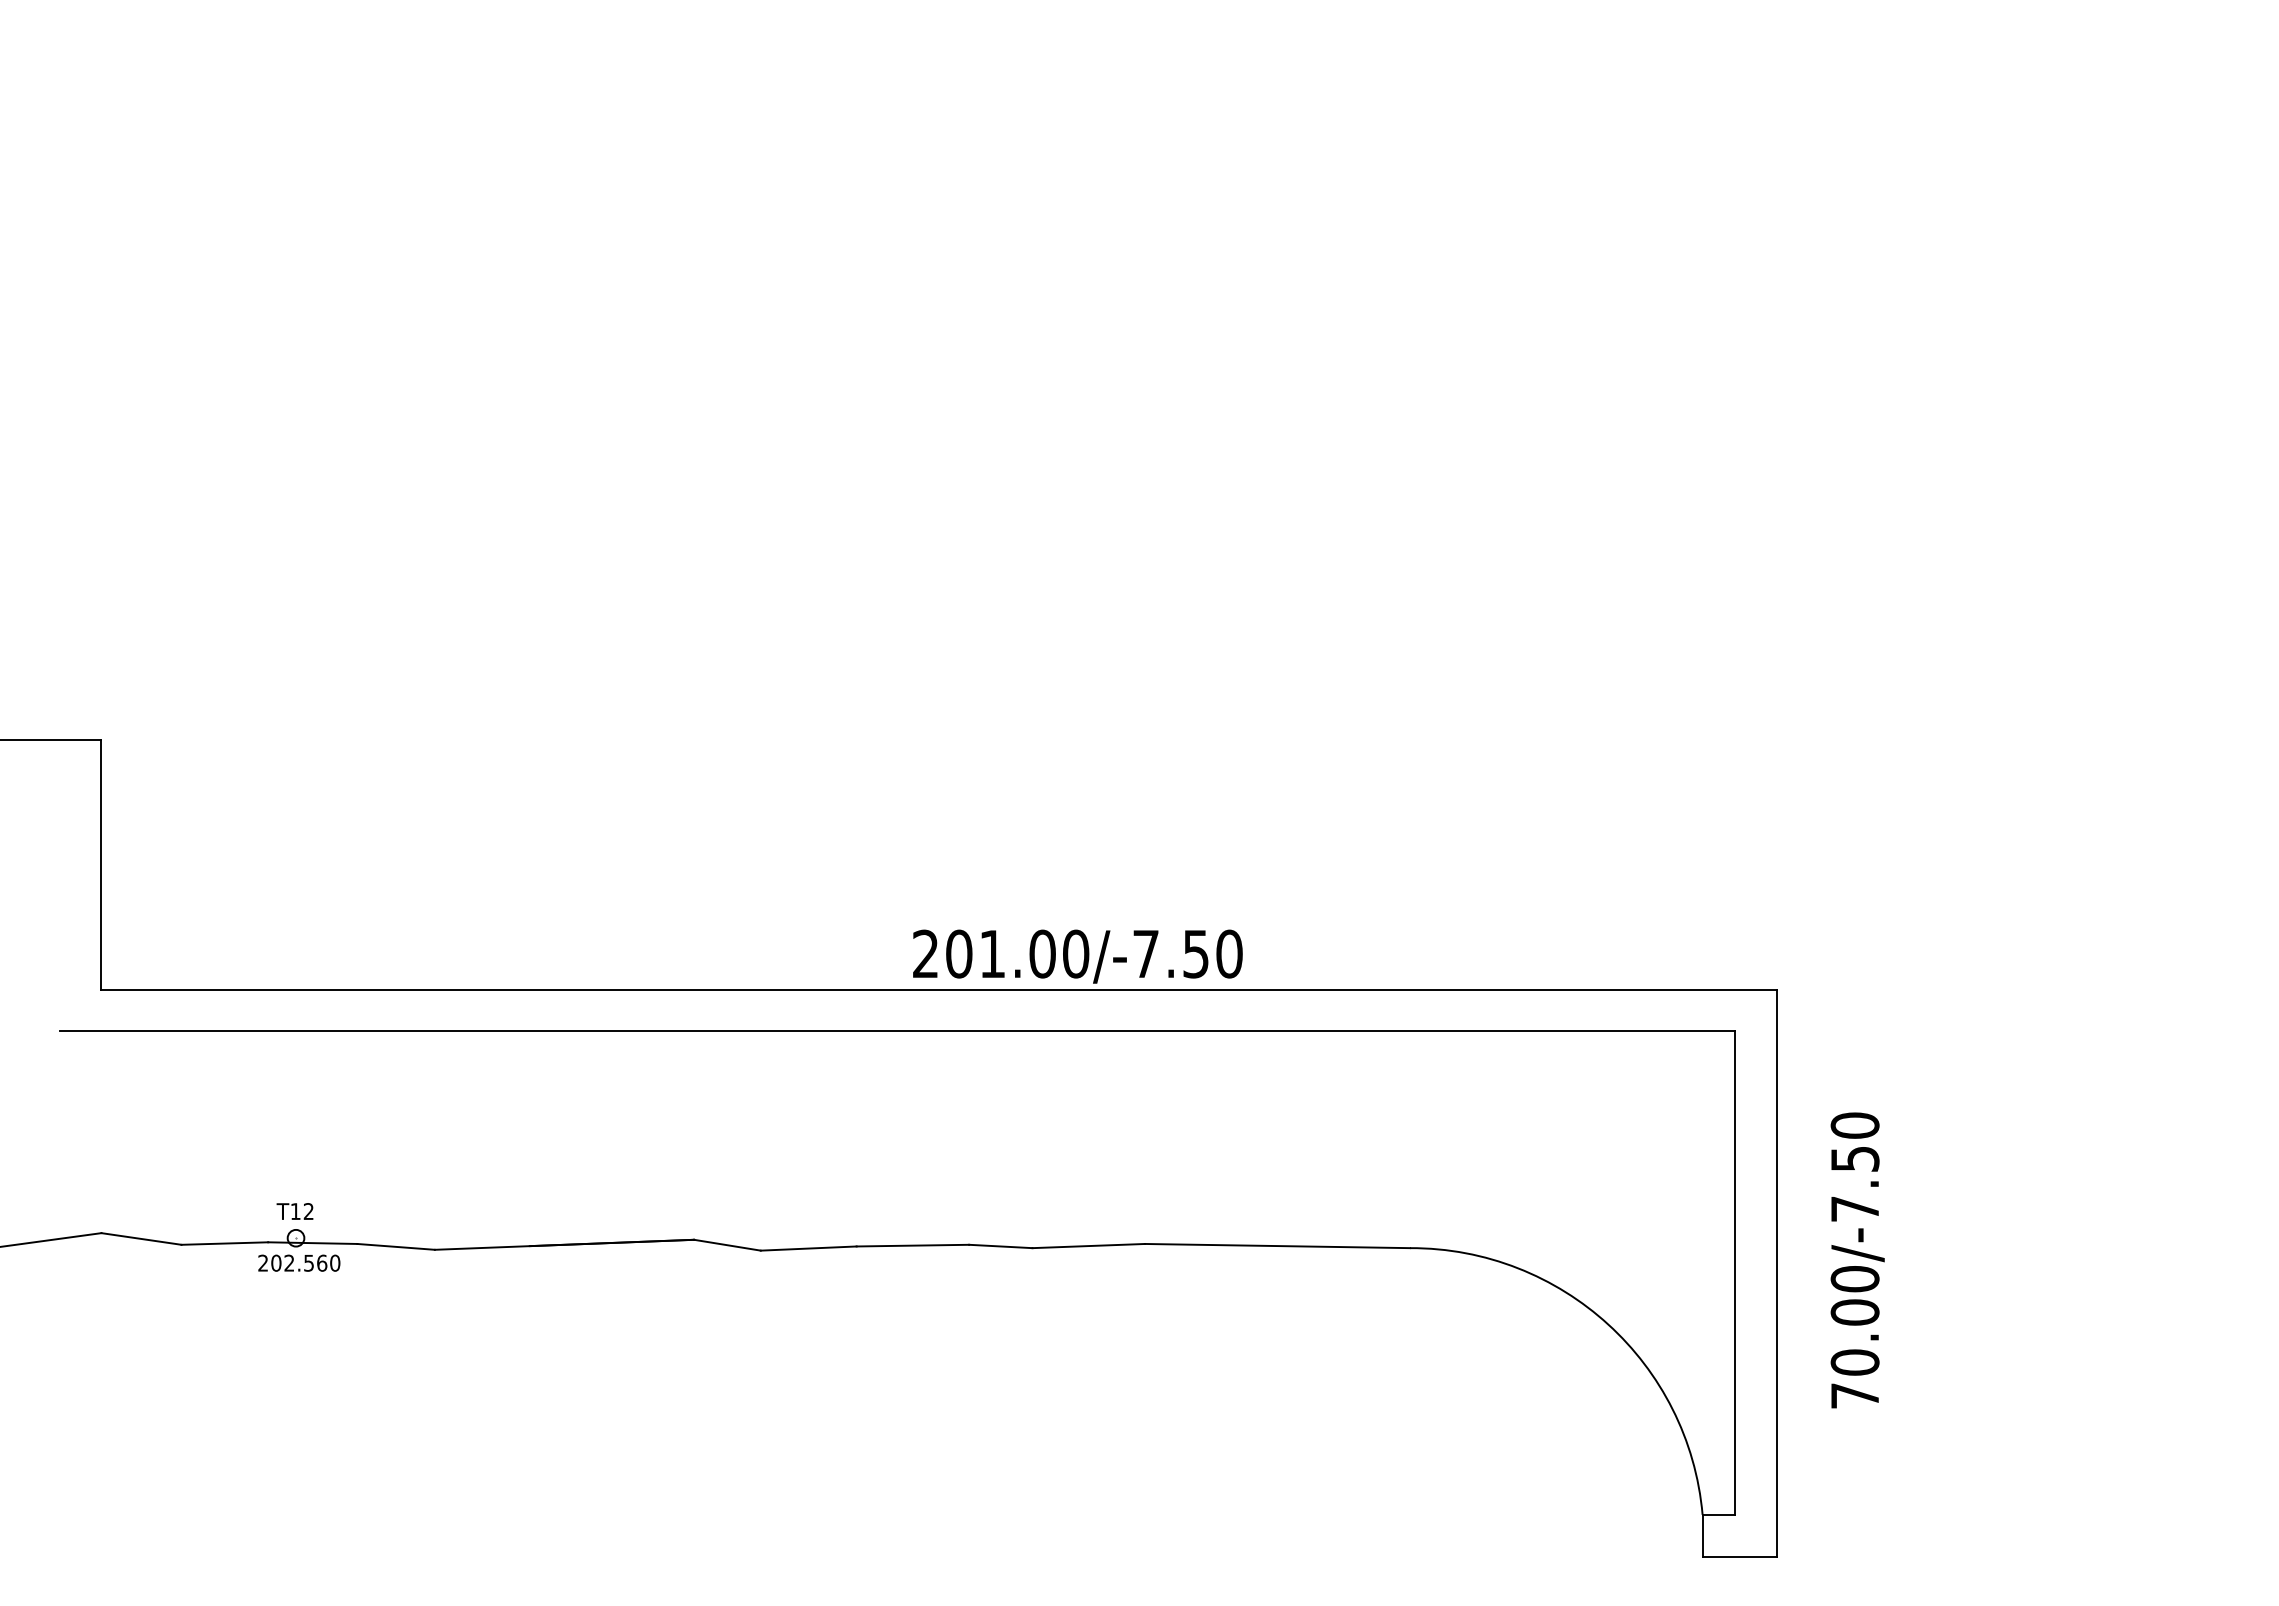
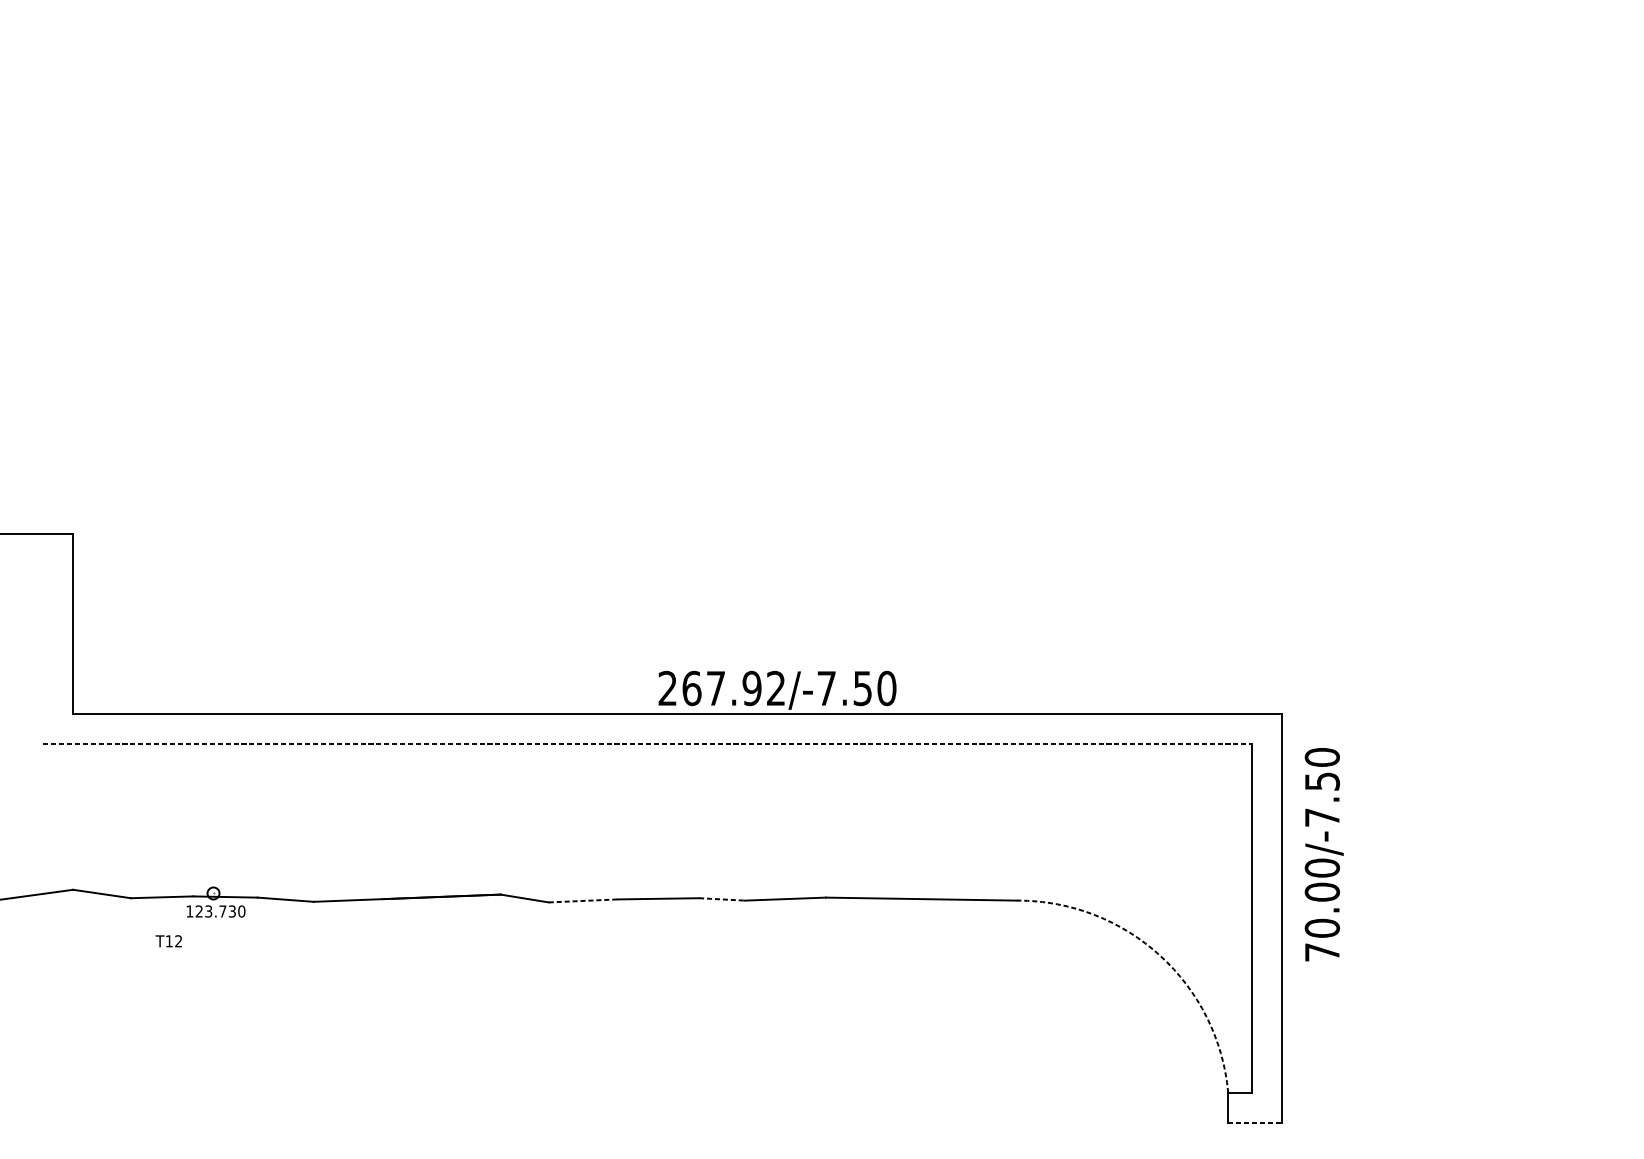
text: (1017, 953) -> (733, 688), 201.00/-7.50 -> 267.92/-7.50
line: (897, 1031) -> (647, 744), solid -> dashed
text: (294, 1211) -> (168, 941), moved
line: (1000, 1246) -> (721, 899), solid -> dashed
line: (808, 1248) -> (583, 900), solid -> dashed
text: (1857, 1260) -> (1324, 854), moved
text: (292, 1262) -> (210, 910), 202.560 -> 123.730
arc: (1608, 1324) -> (1160, 955), solid -> dashed
line: (1740, 1556) -> (1255, 1123), solid -> dashed

